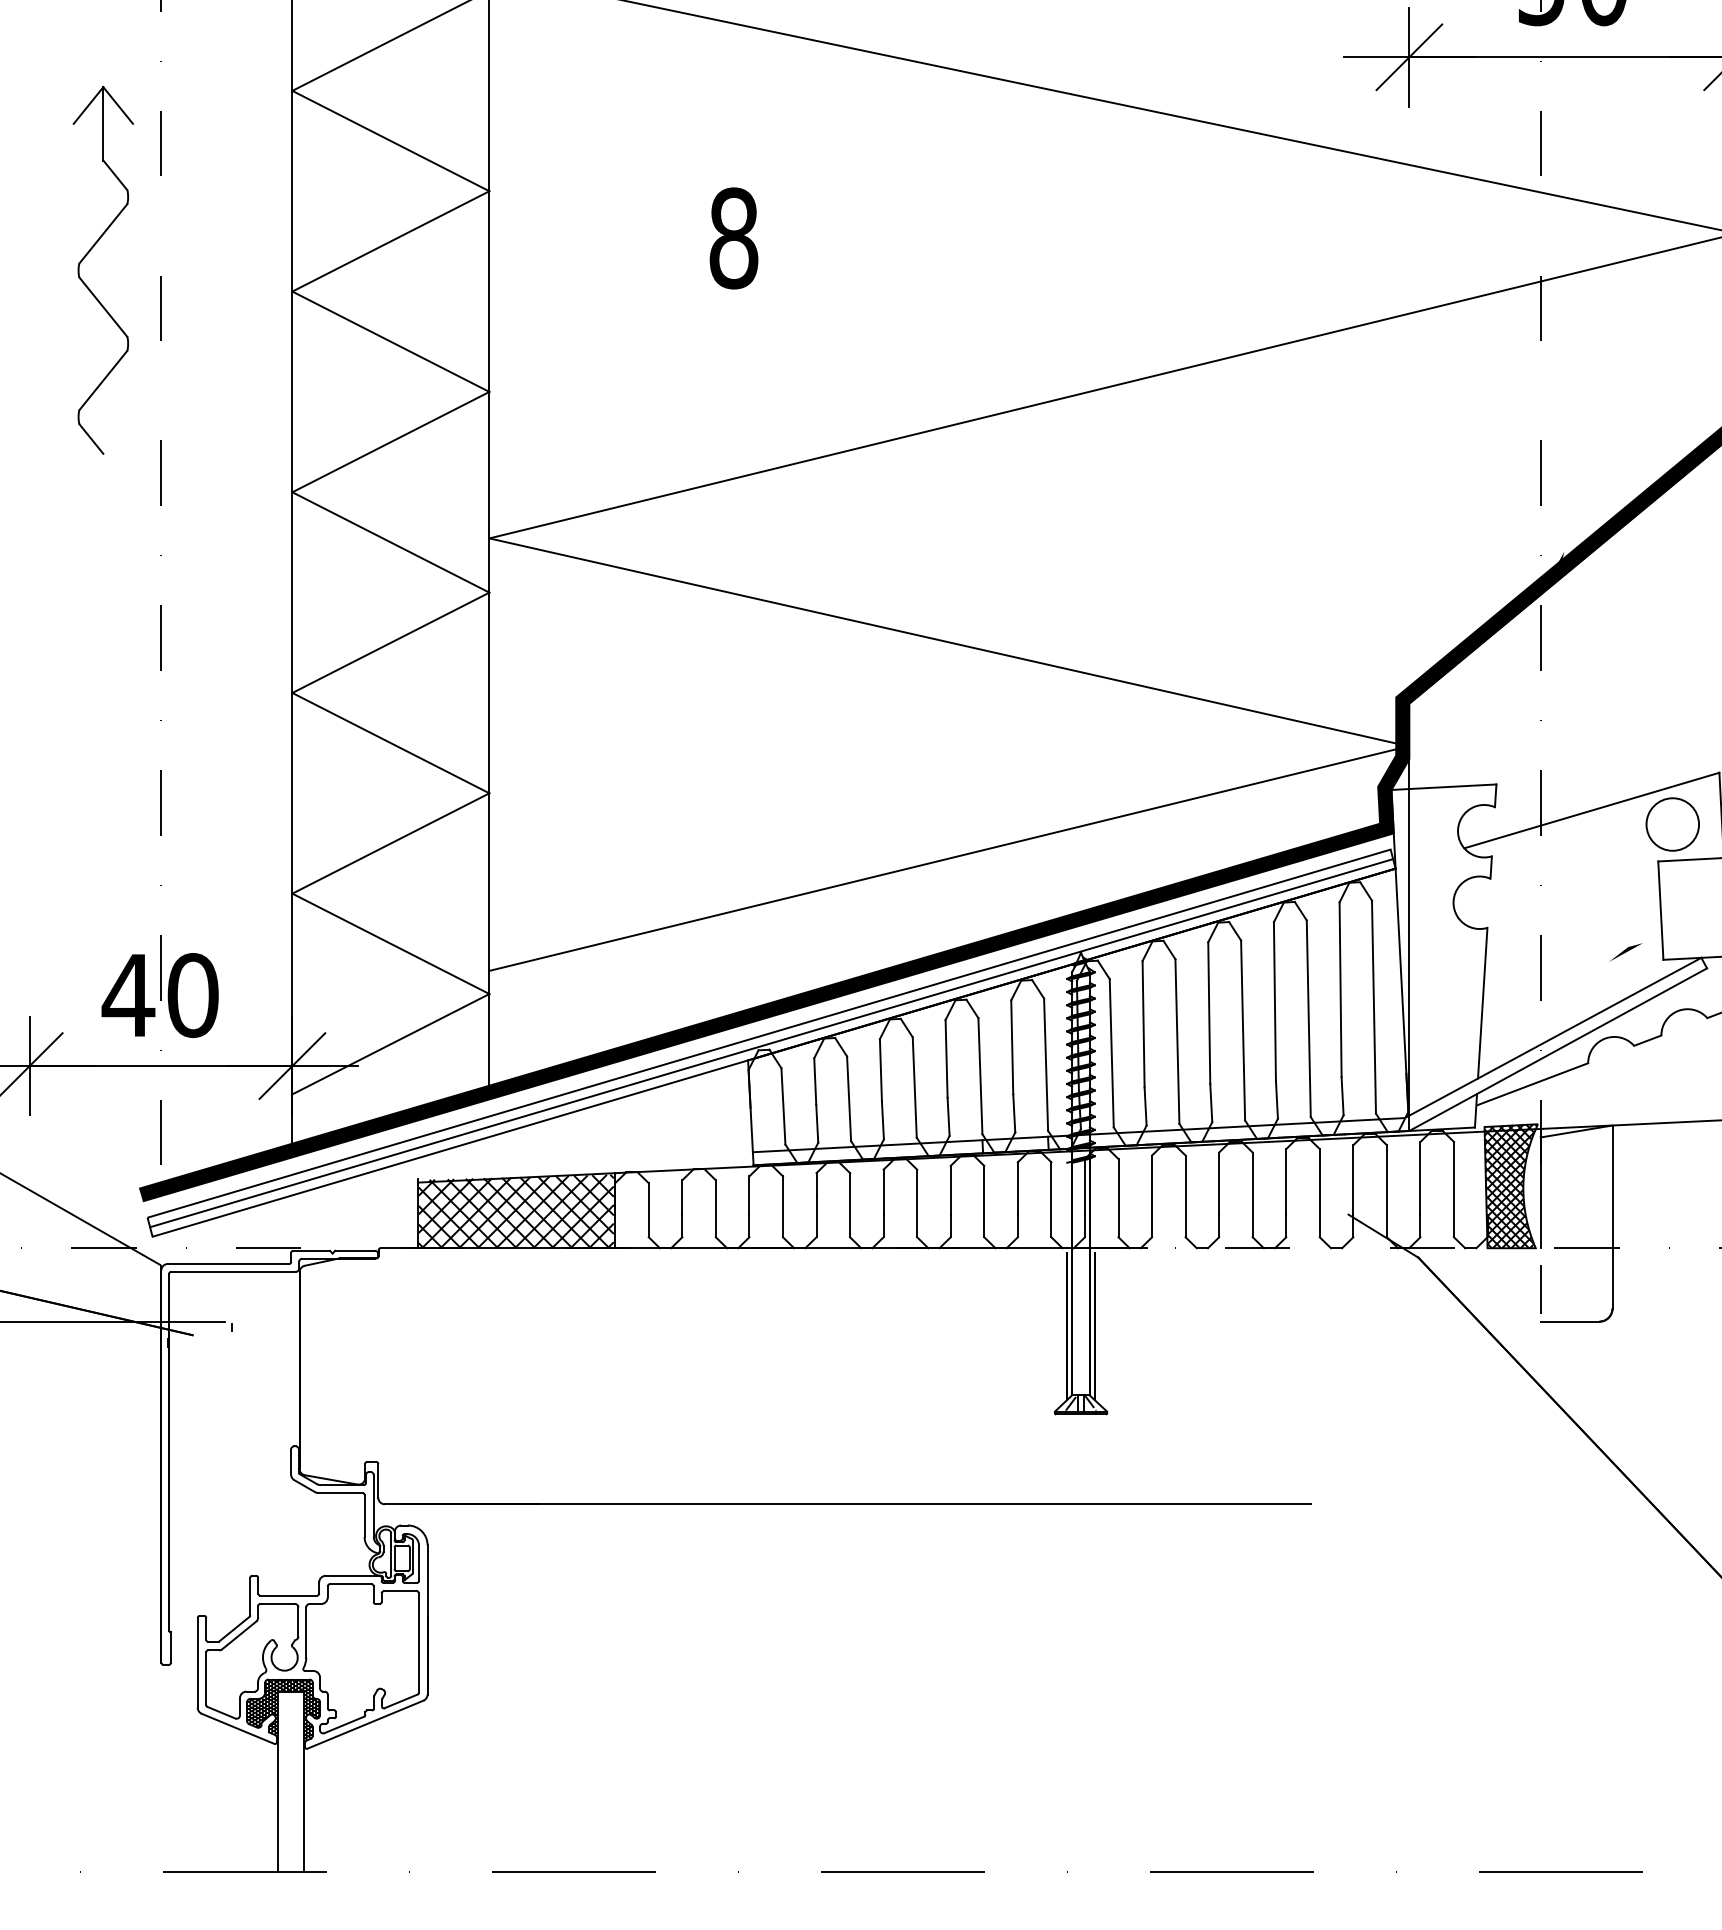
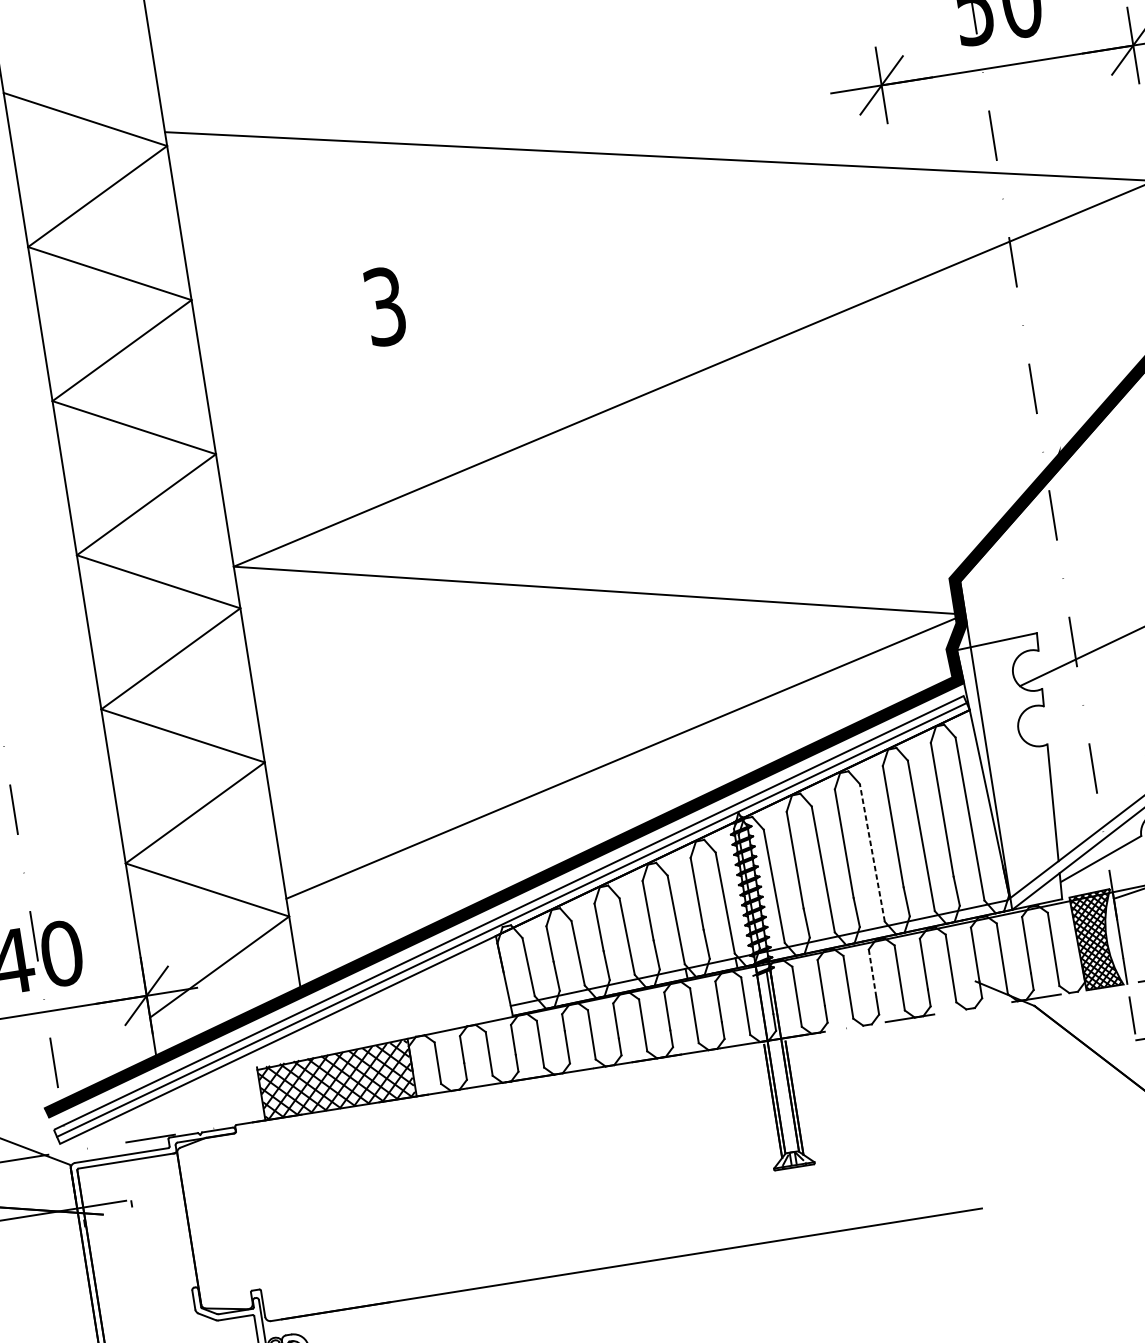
text: (733, 238) -> (384, 306), 8 -> 3
line: (1243, 1030) -> (872, 852), solid -> dashed
line: (1219, 1184) -> (872, 974), solid -> dashed

